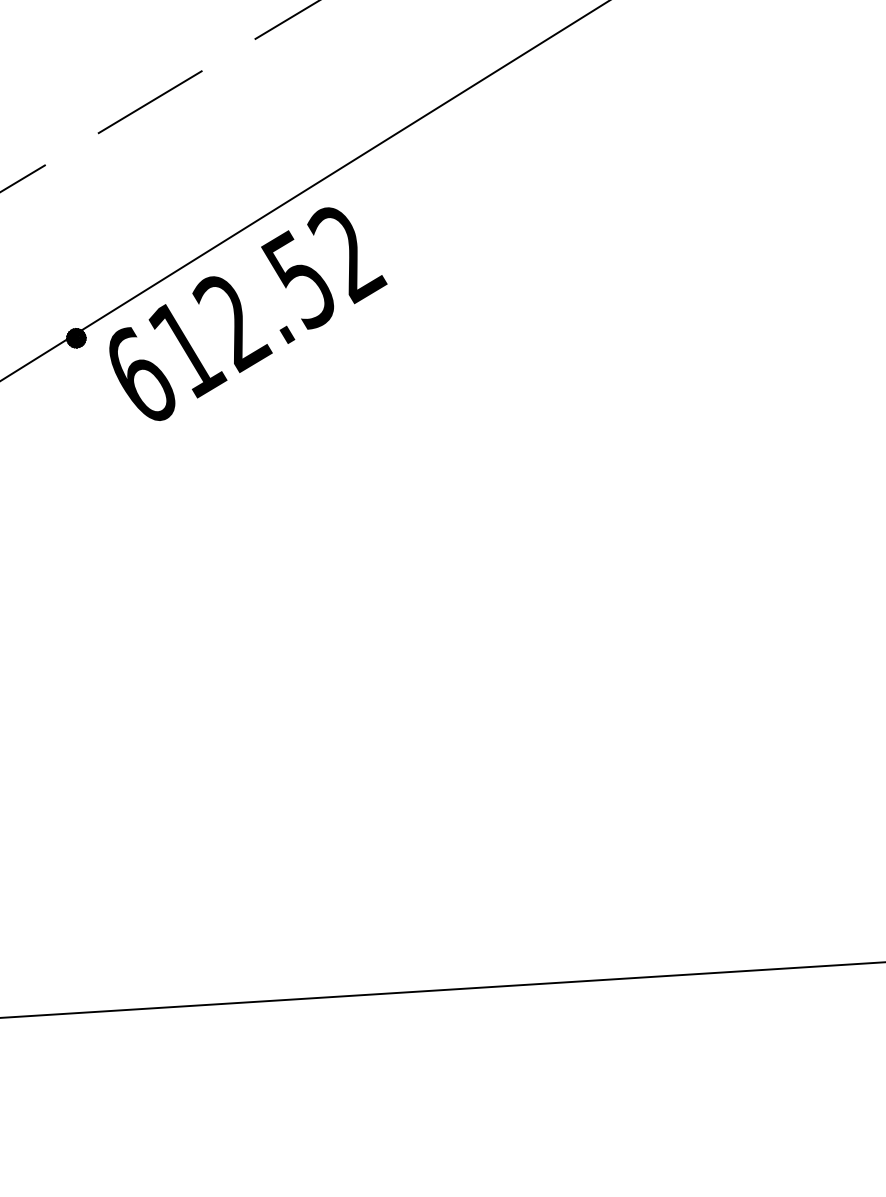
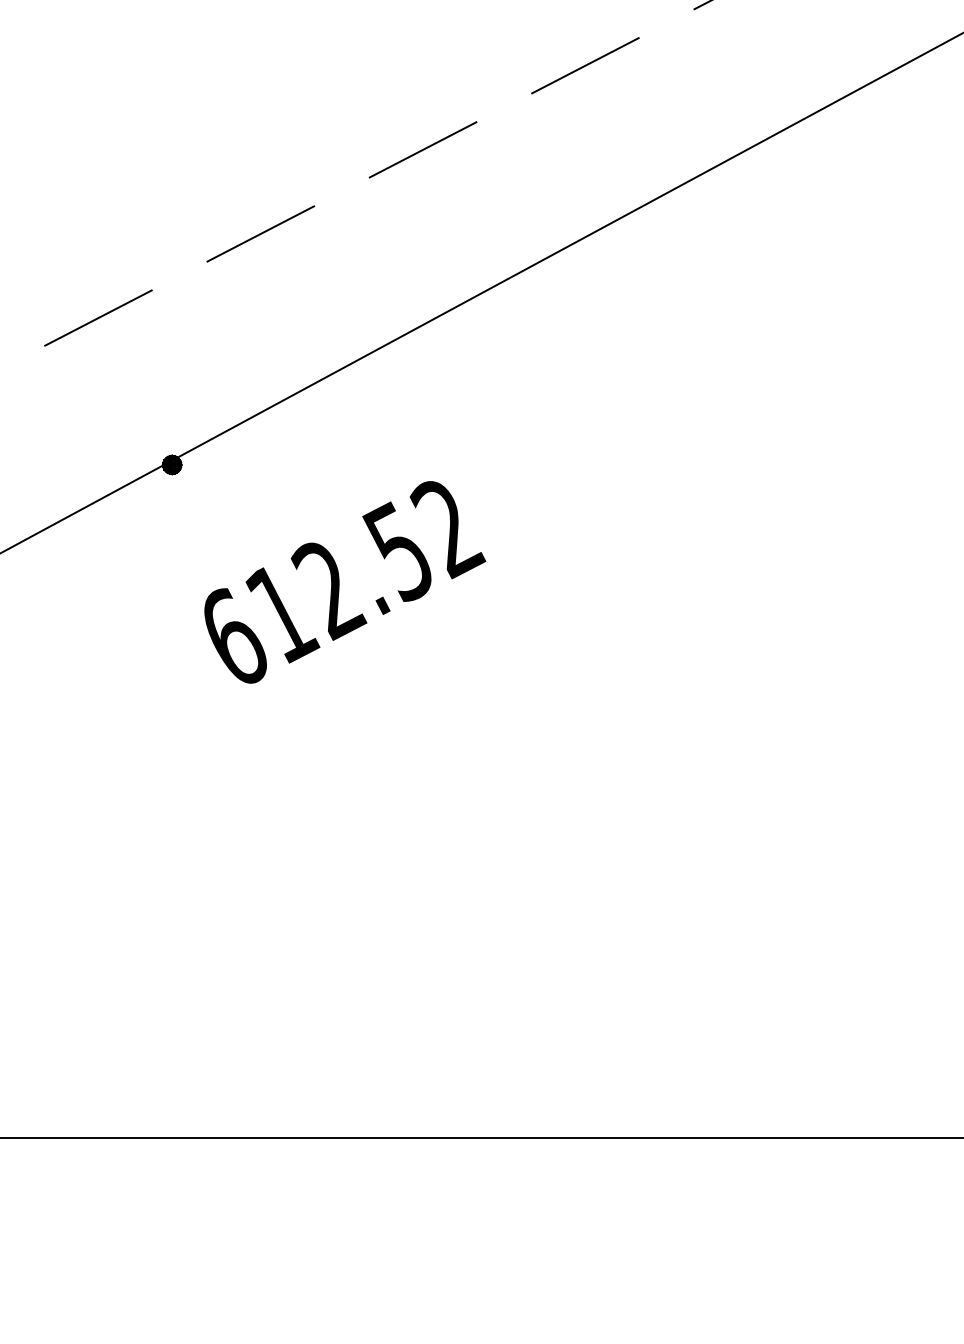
text: (248, 313) -> (345, 582), moved

